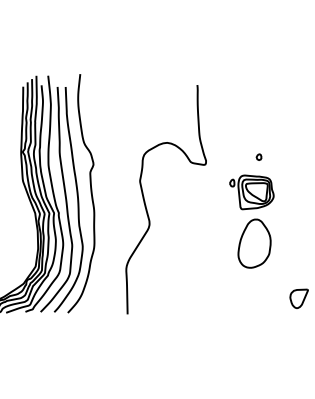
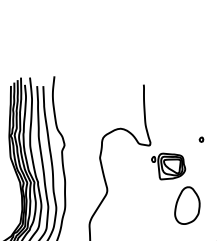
part: (258, 156) -> (201, 139), moved
part: (251, 192) -> (168, 166), moved

